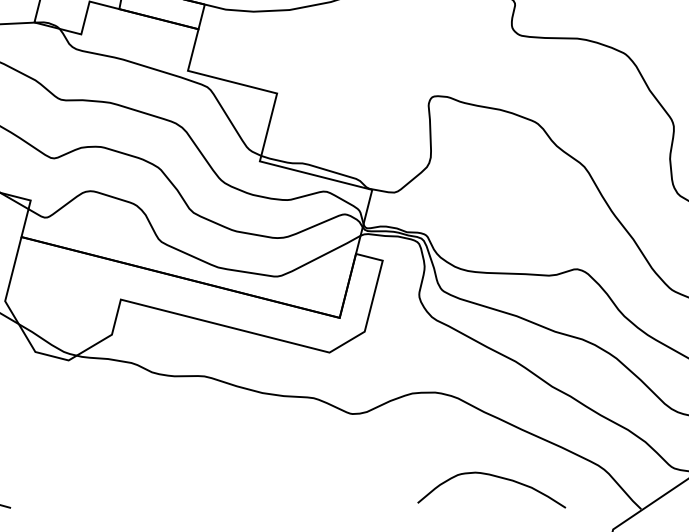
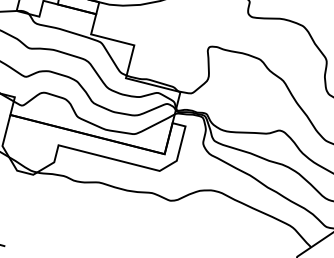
curve: (498, 479) -> (241, 232), removed

